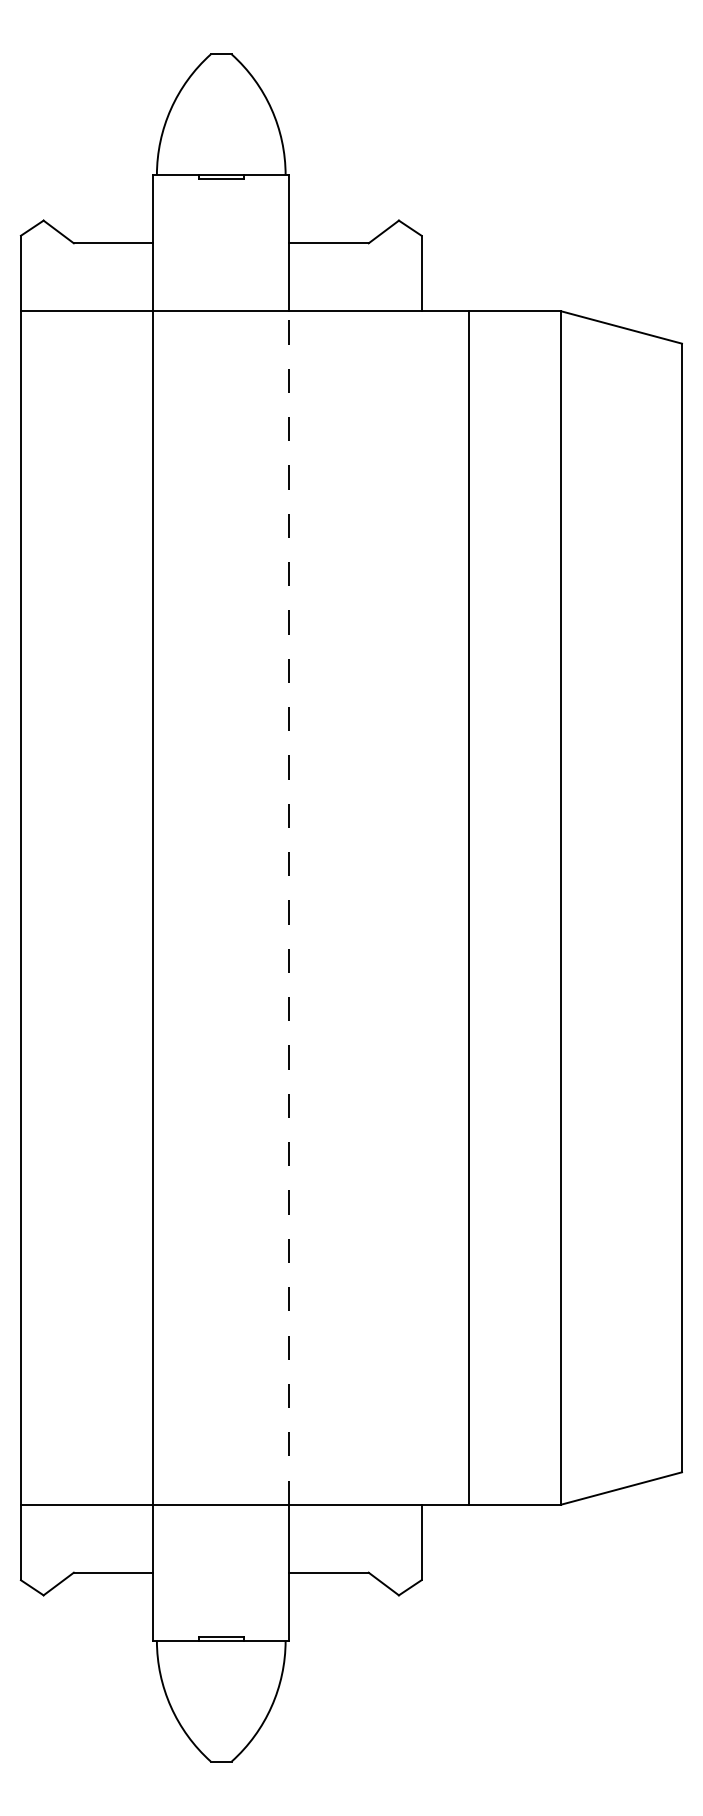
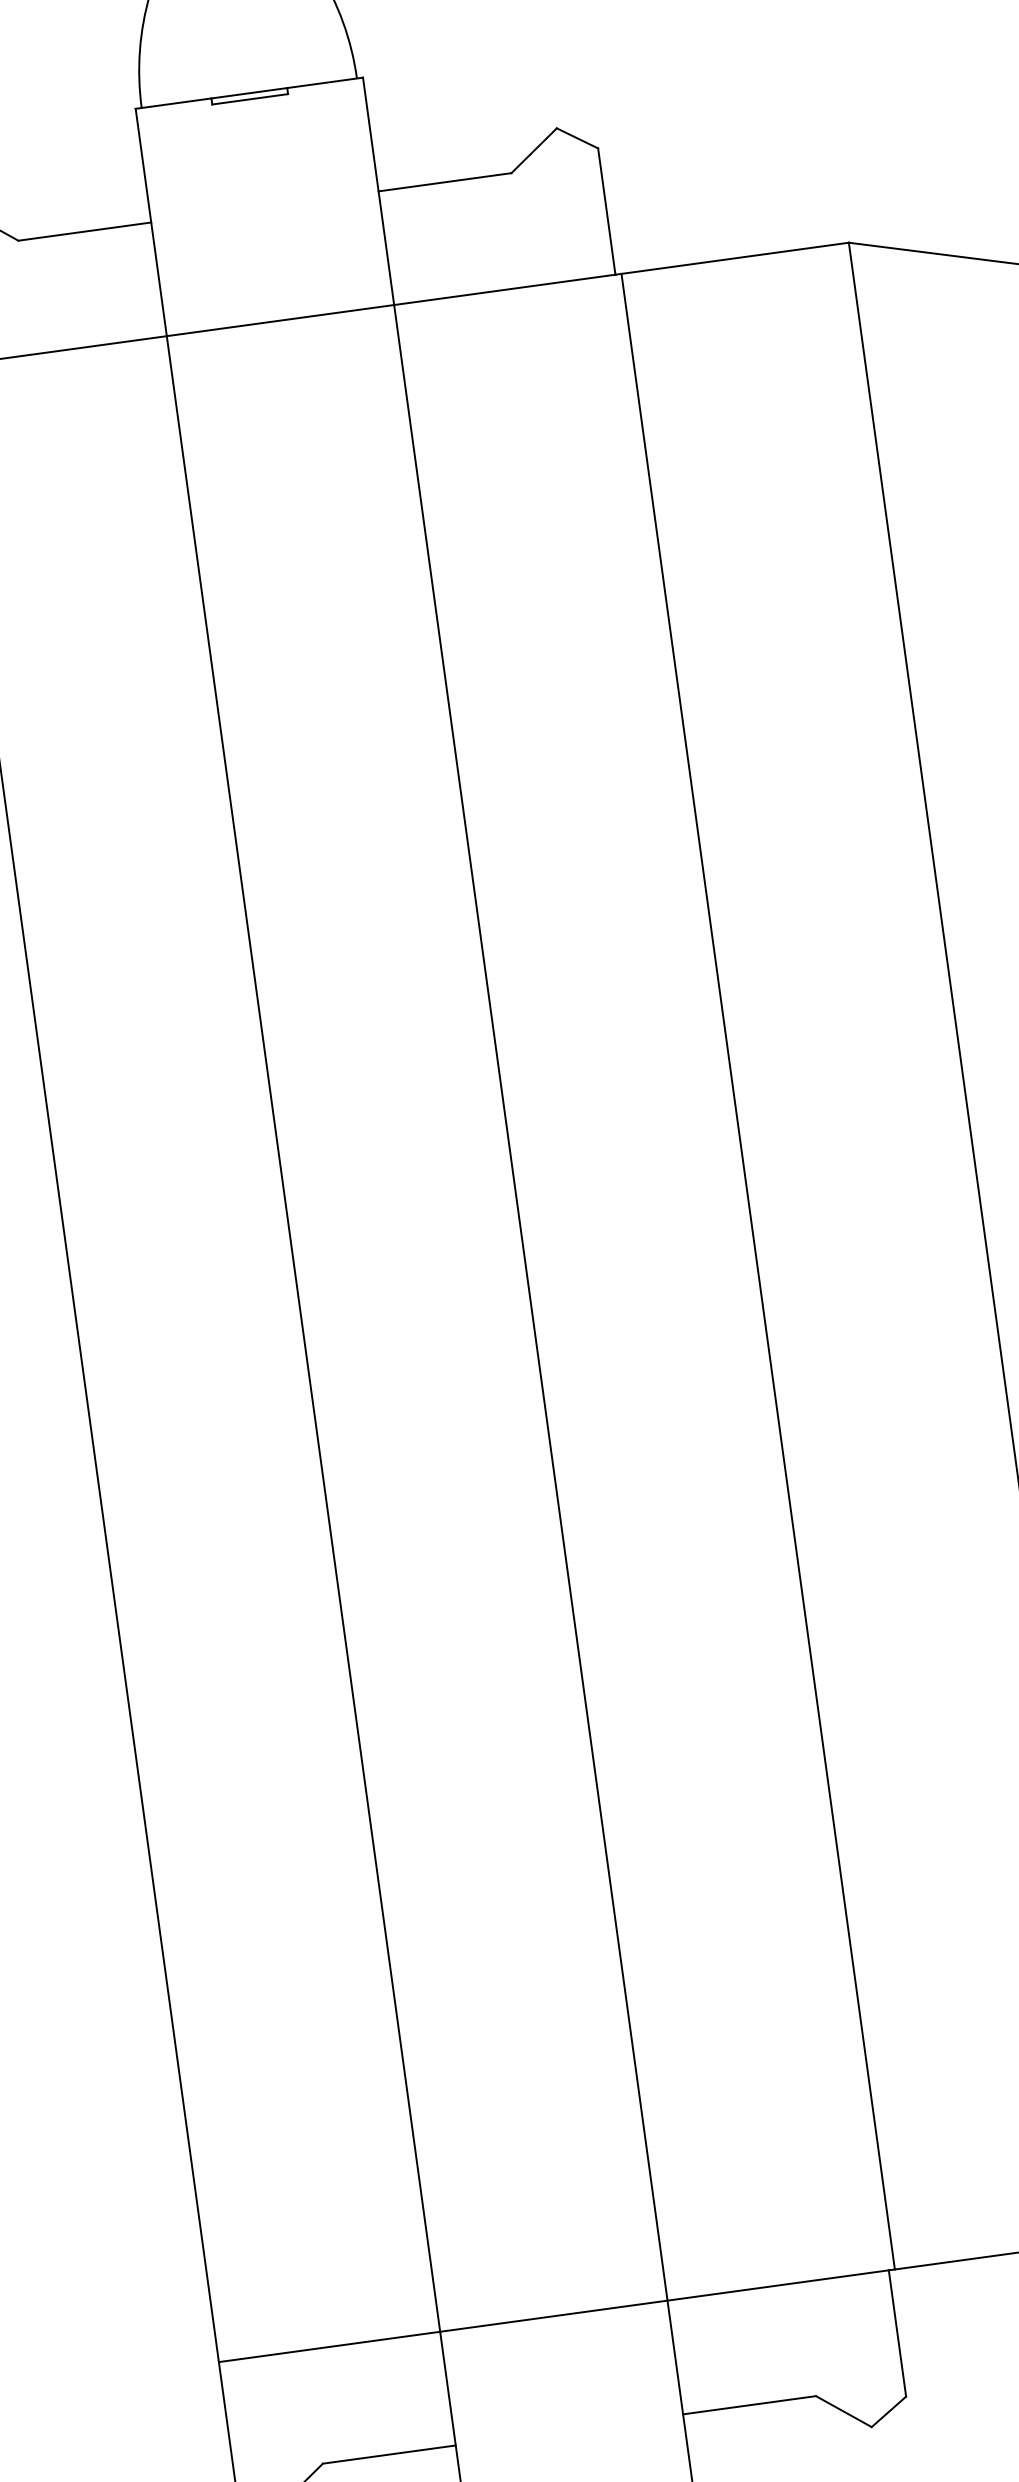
line: (469, 907) -> (758, 1270), moved
line: (289, 908) -> (531, 1303), dashed -> solid

